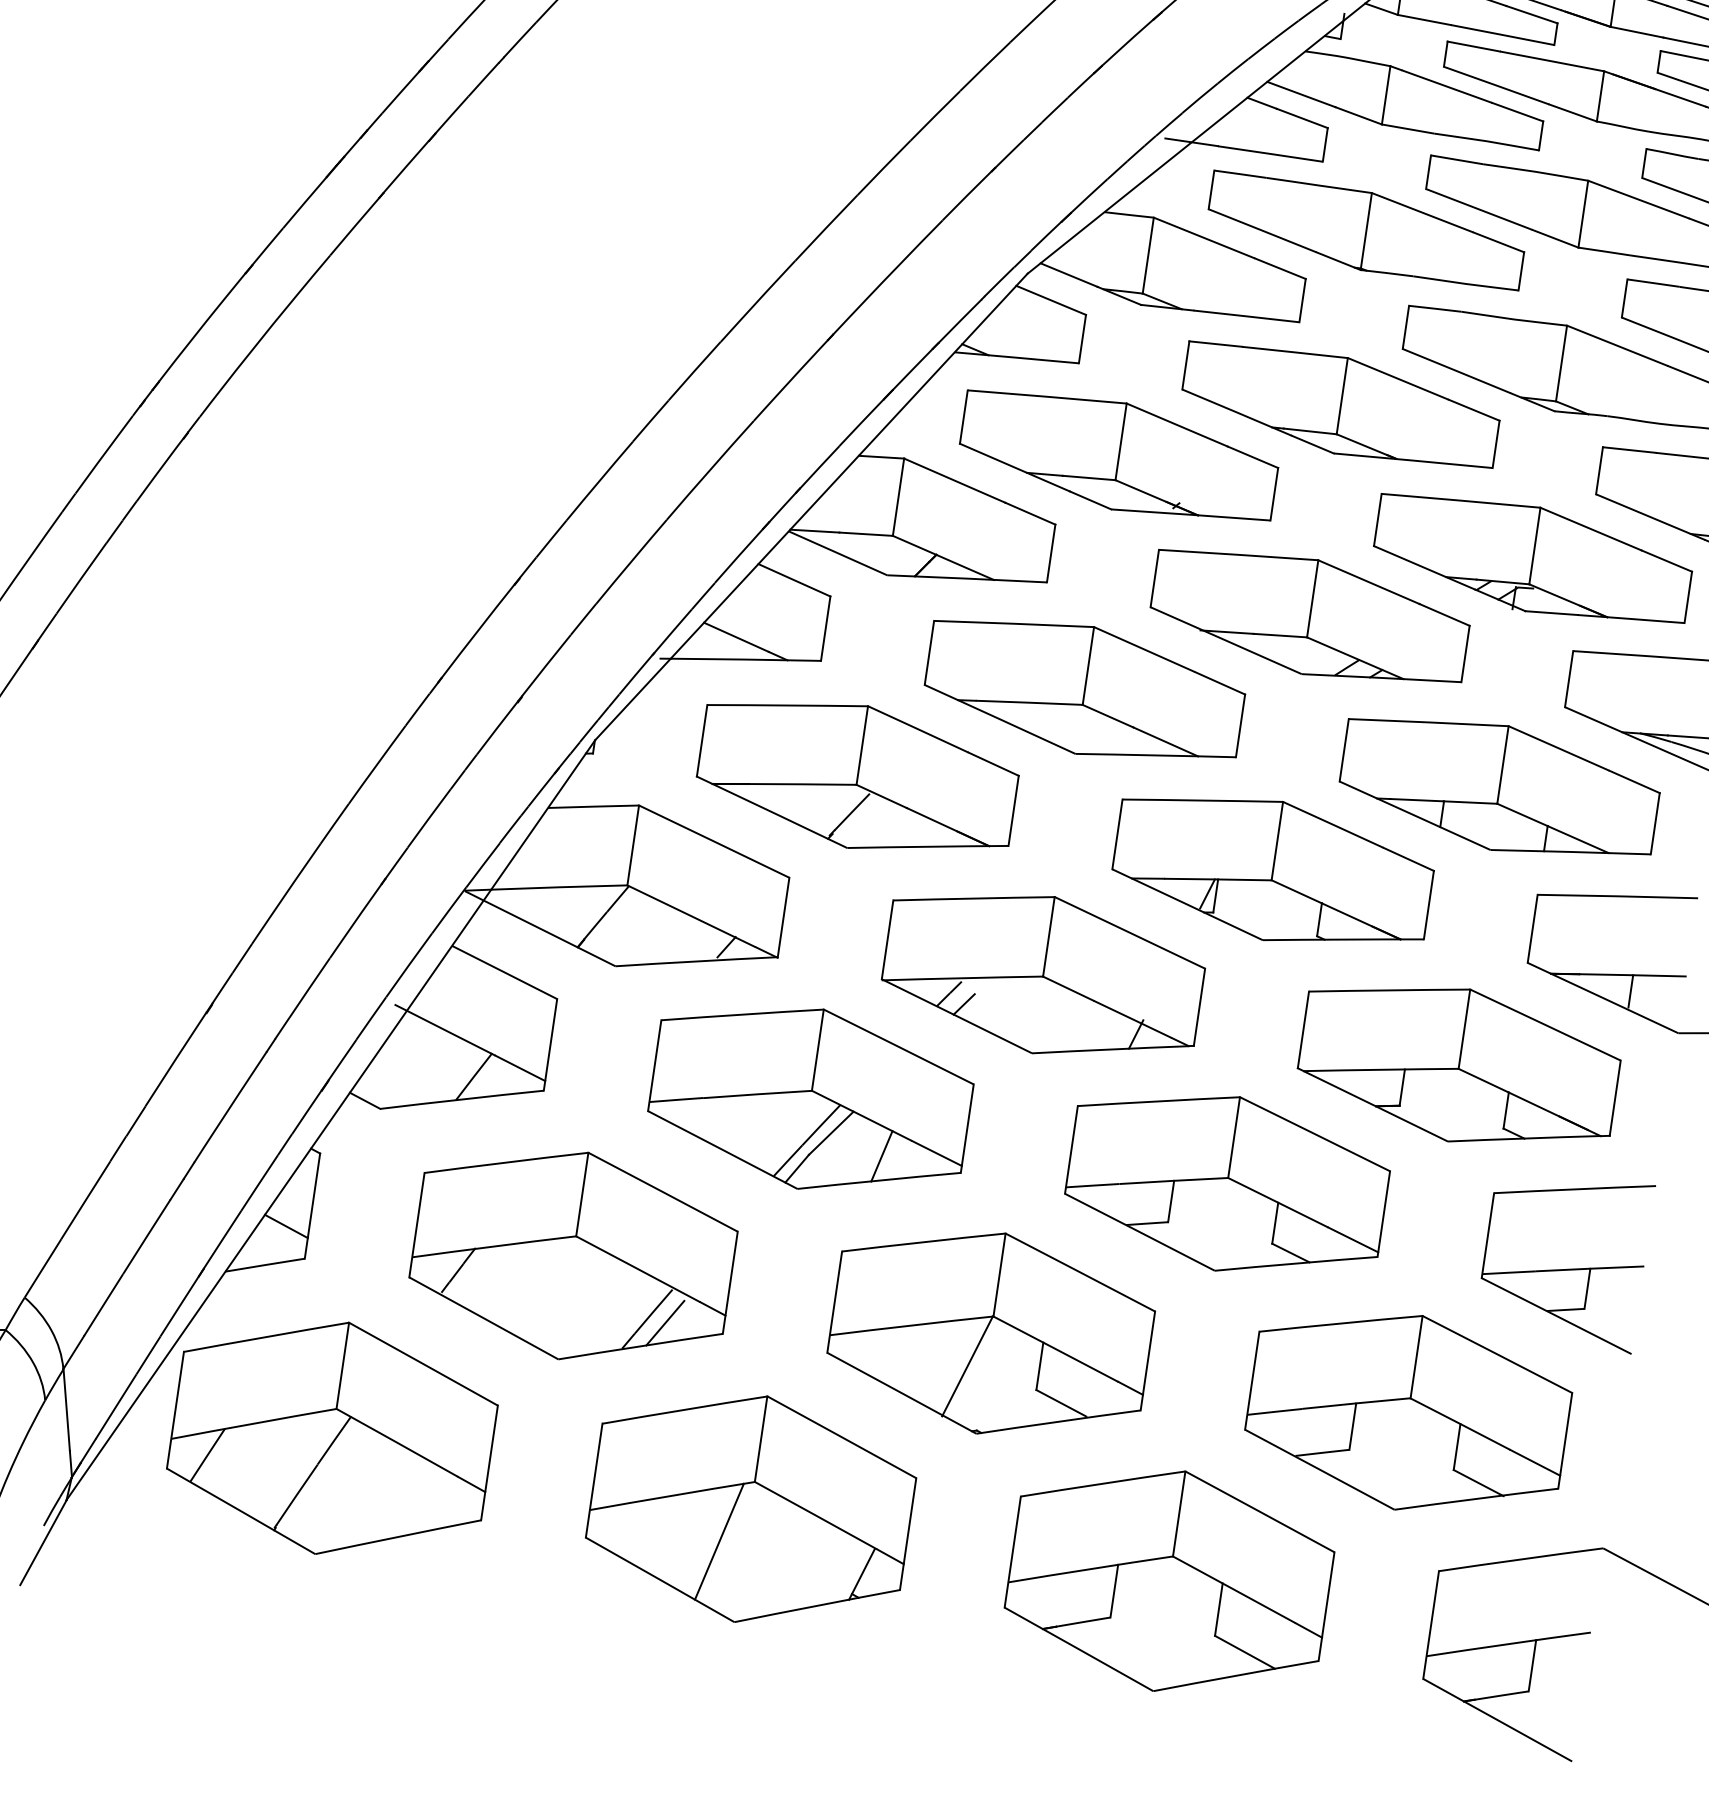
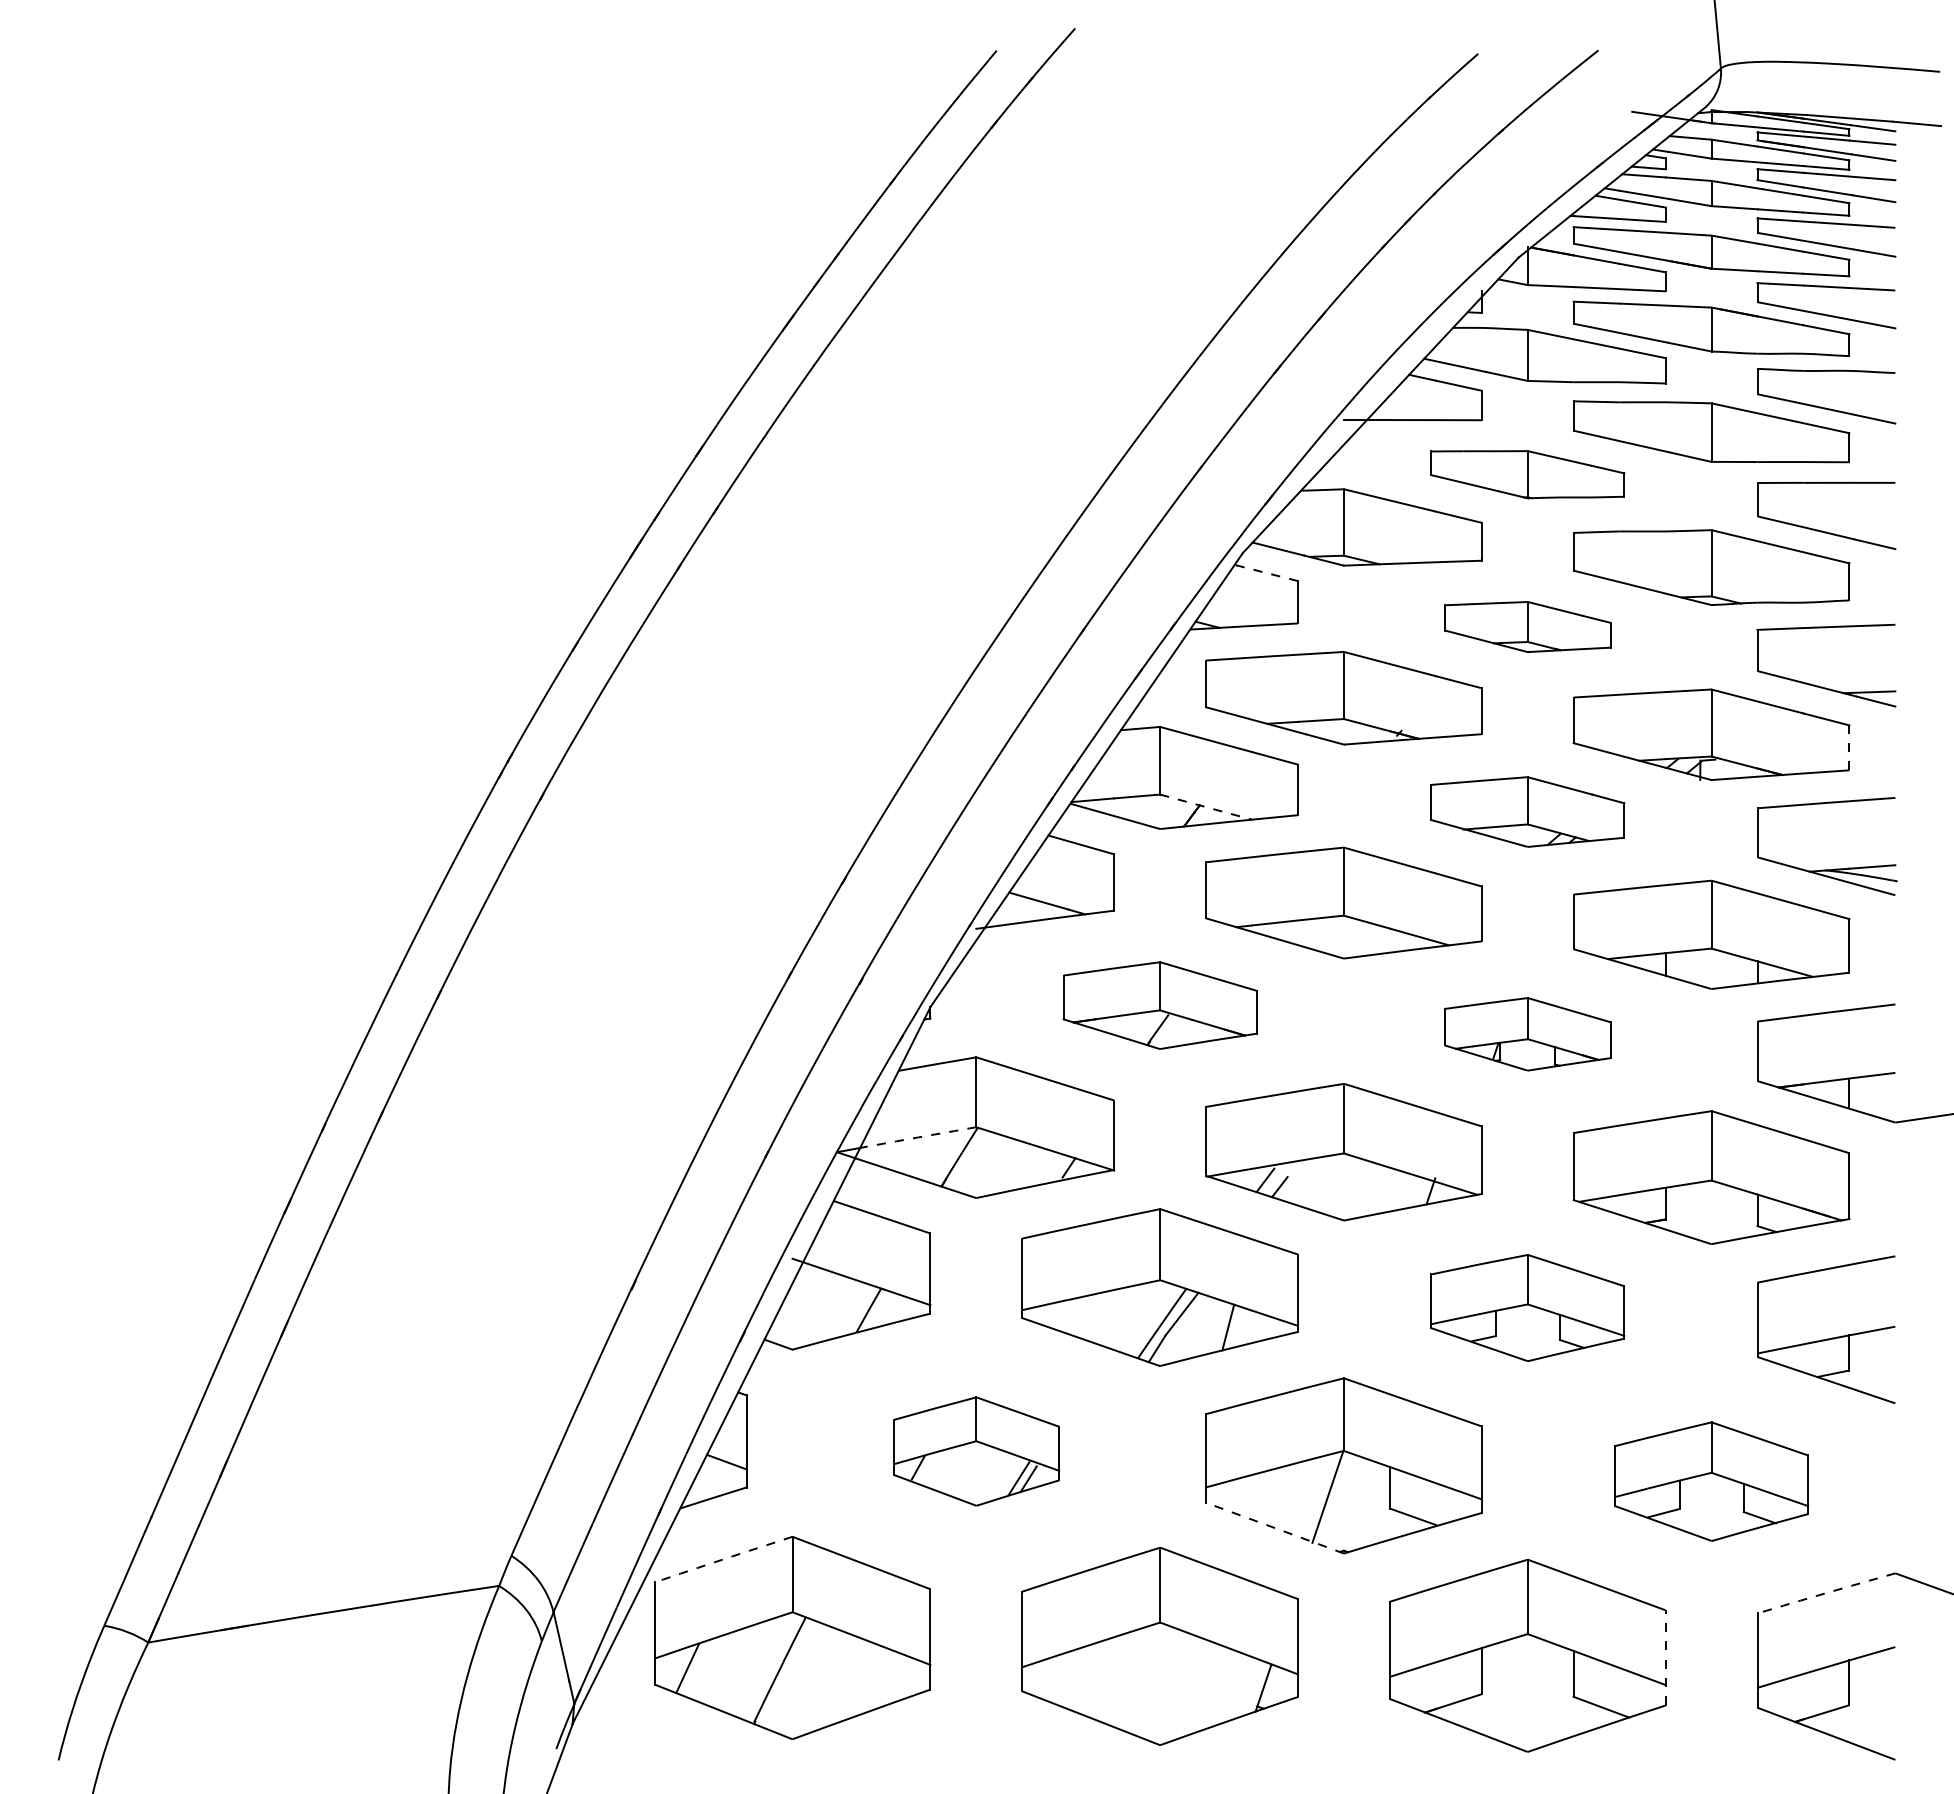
part: (1366, 231) -> (1527, 474), size x0.7
line: (1051, 300) -> (1266, 573), solid -> dashed
part: (1340, 405) -> (1527, 626), size x0.6
line: (943, 558) -> (1206, 807), solid -> dashed
line: (1688, 596) -> (1849, 747), solid -> dashed
part: (1309, 616) -> (1527, 811), size x0.7
part: (856, 776) -> (1159, 1005), size x0.7
part: (1272, 871) -> (1527, 1034), size x0.6
arc: (559, 887) -> (918, 1137), solid -> dashed
part: (1227, 1183) -> (1527, 1307), size x0.7
part: (573, 1255) -> (976, 1451), size x0.6
arc: (266, 1337) -> (723, 1559), solid -> dashed
arc: (902, 1393) -> (1275, 1528), solid -> dashed
part: (1408, 1412) -> (1711, 1481), size x0.7
line: (718, 1540) -> (1136, 1677), removed
arc: (1521, 1559) -> (1826, 1593), solid -> dashed
line: (1326, 1606) -> (1665, 1657), solid -> dashed

